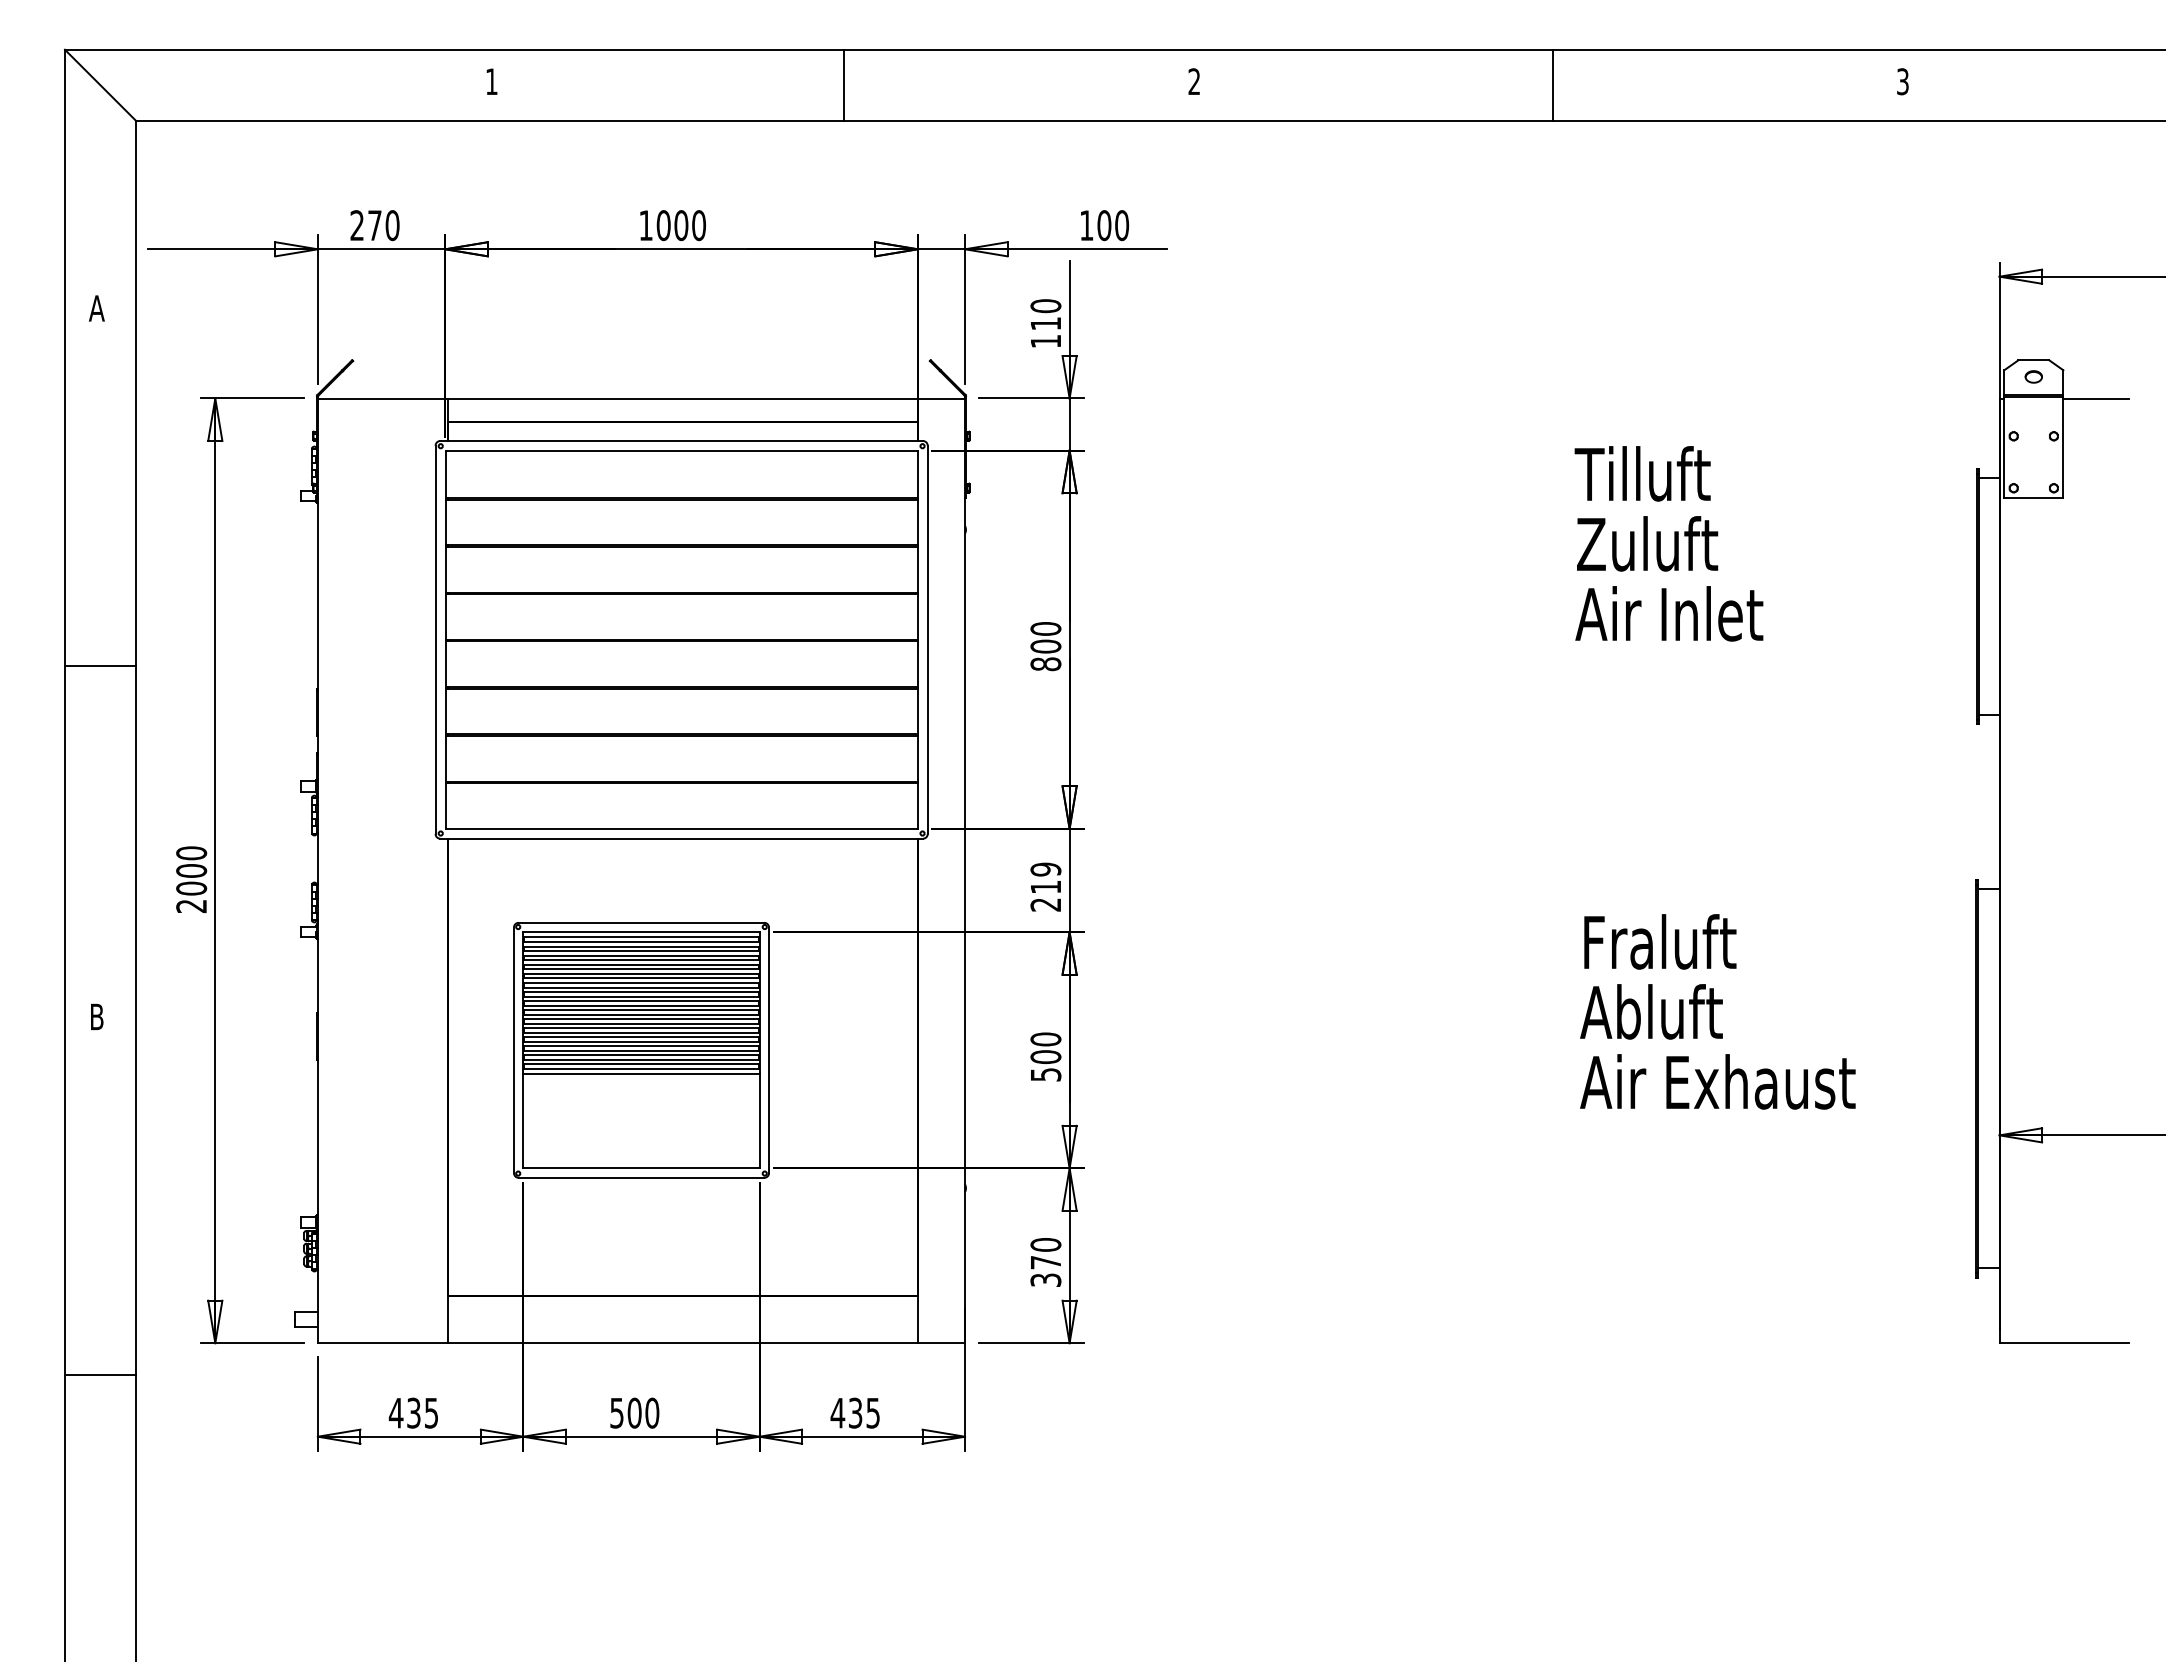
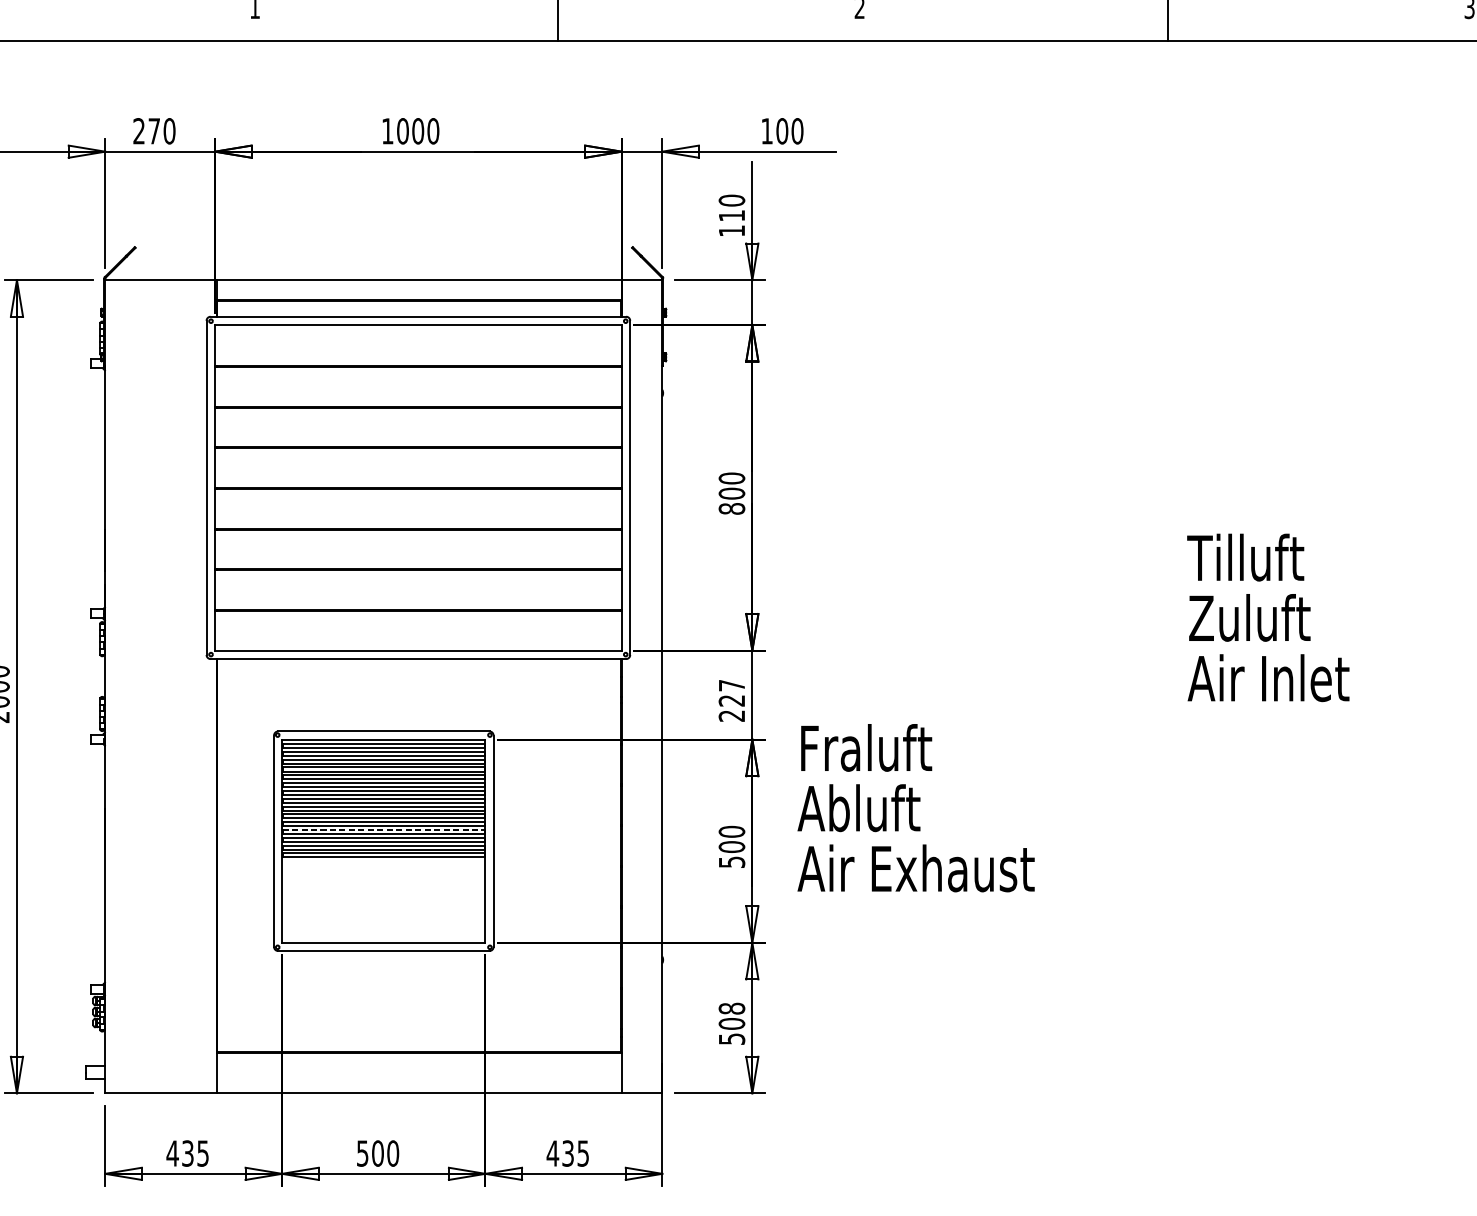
text: (1668, 543) -> (1267, 617), moved
text: (1045, 877) -> (731, 692), 219 -> 227
text: (1717, 1011) -> (915, 807), moved
line: (641, 1037) -> (383, 830), solid -> dashed
line: (641, 1073) -> (383, 861), removed
text: (1045, 1262) -> (731, 1023), 370 -> 508

